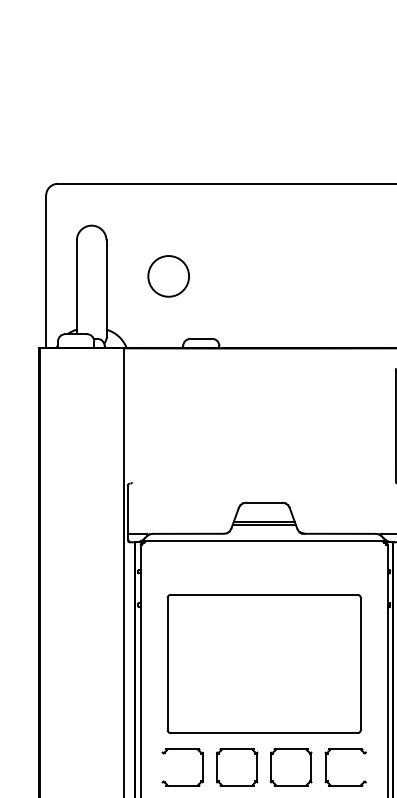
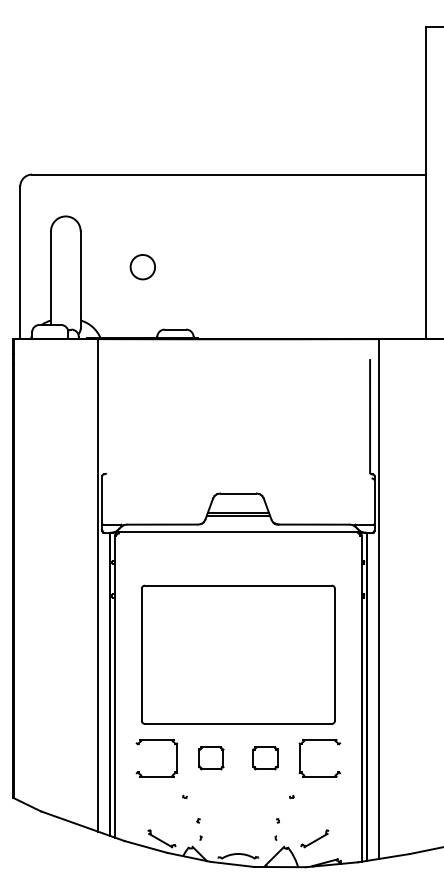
circle: (168, 275) -> (142, 266), size x0.6
part: (237, 767) -> (211, 758), size x0.6
part: (291, 767) -> (265, 758), size x0.6

